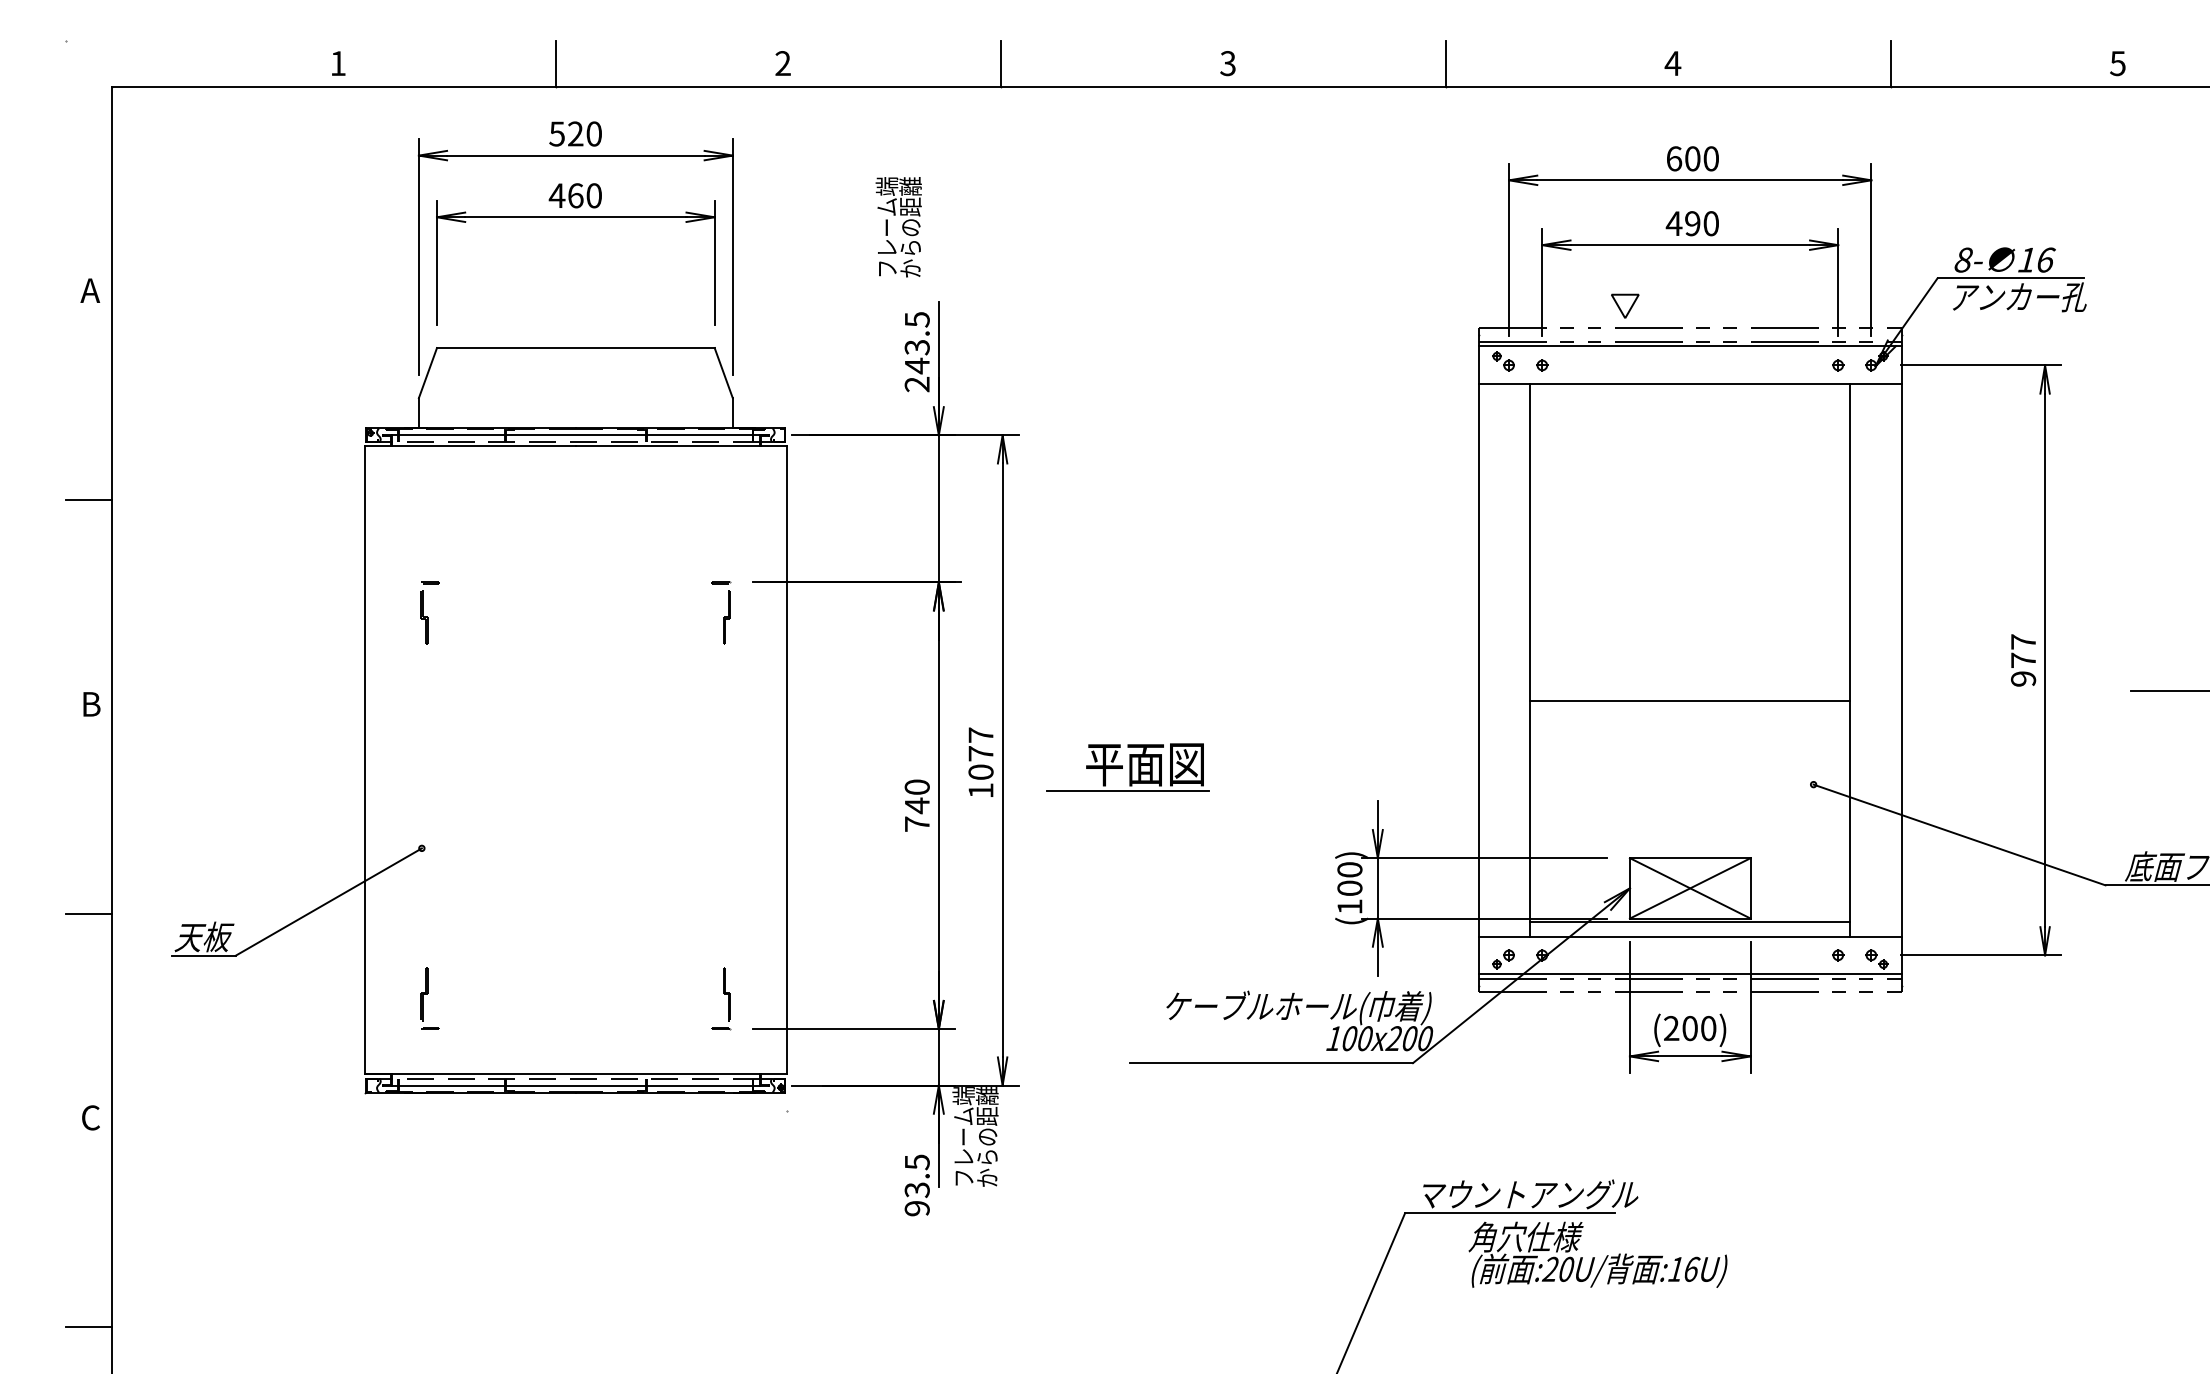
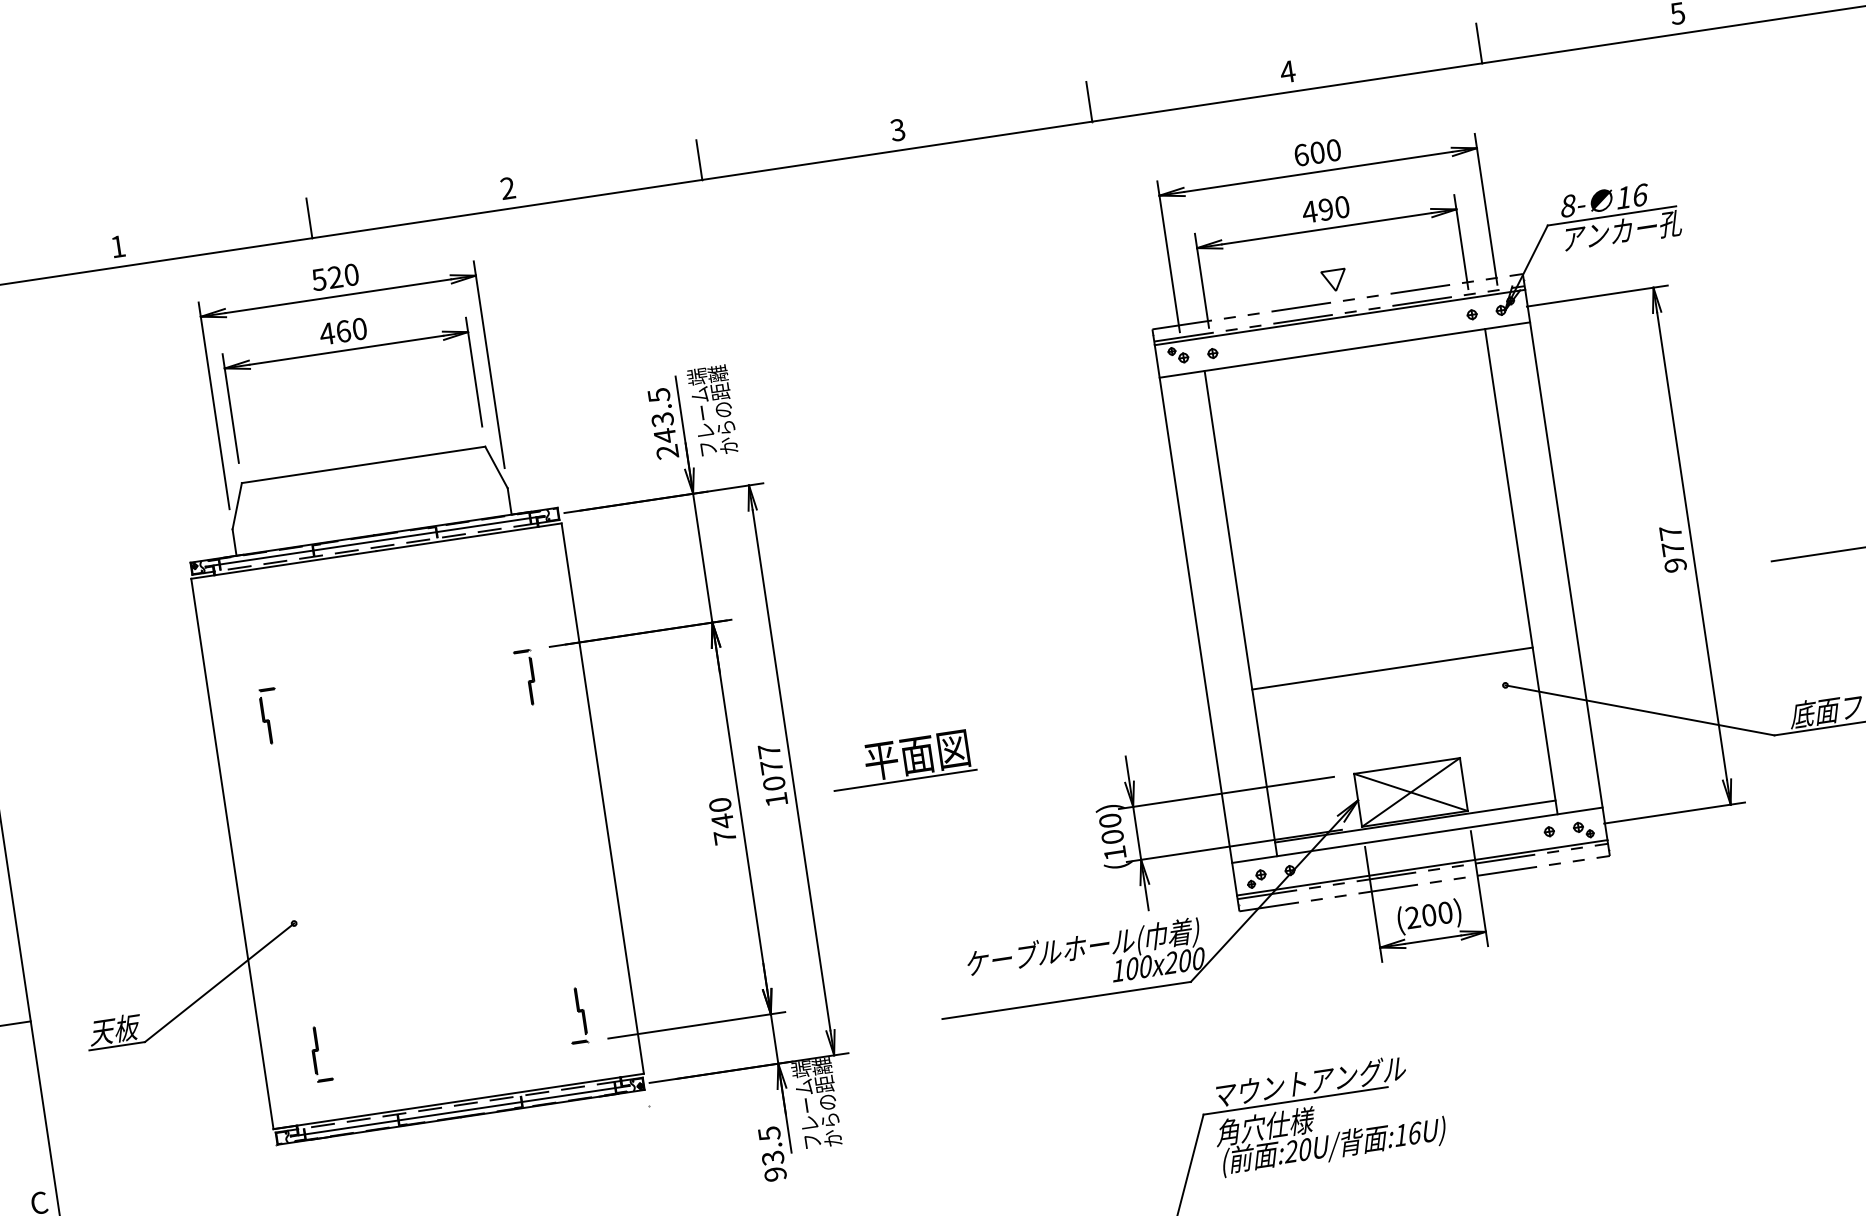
text: (898, 227) -> (712, 411), moved
part: (1625, 305) -> (1334, 279), moved
line: (1690, 701) -> (1392, 668), moved
text: (1597, 1254) -> (1330, 1132), moved

